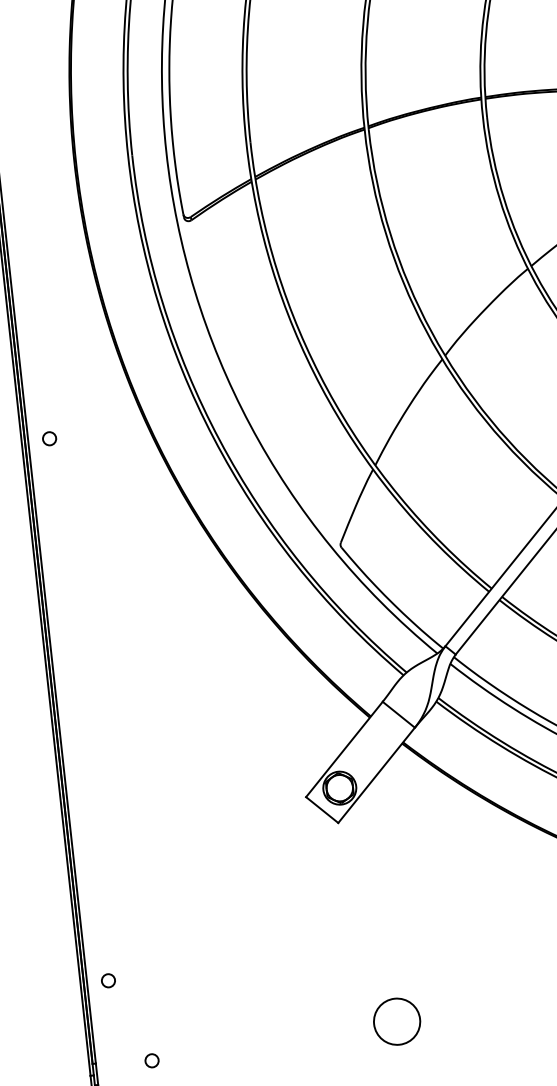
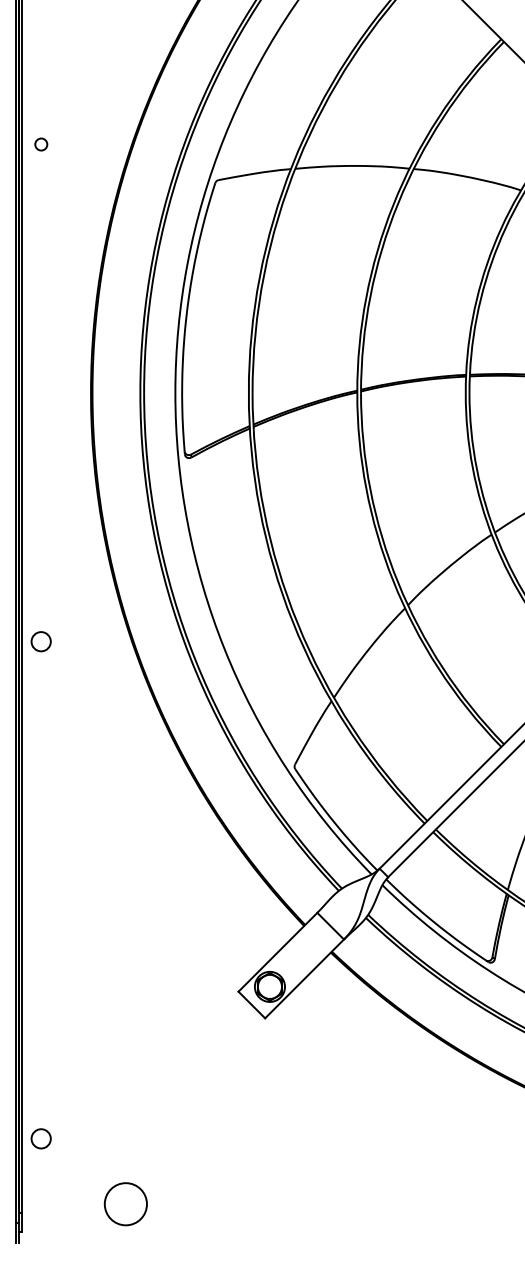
circle: (49, 438) -> (41, 641), size x1.6
circle: (108, 980) -> (41, 1138), size x1.6
circle: (396, 1022) -> (125, 1204), moved
circle: (151, 1060) -> (72, 1215), removed

